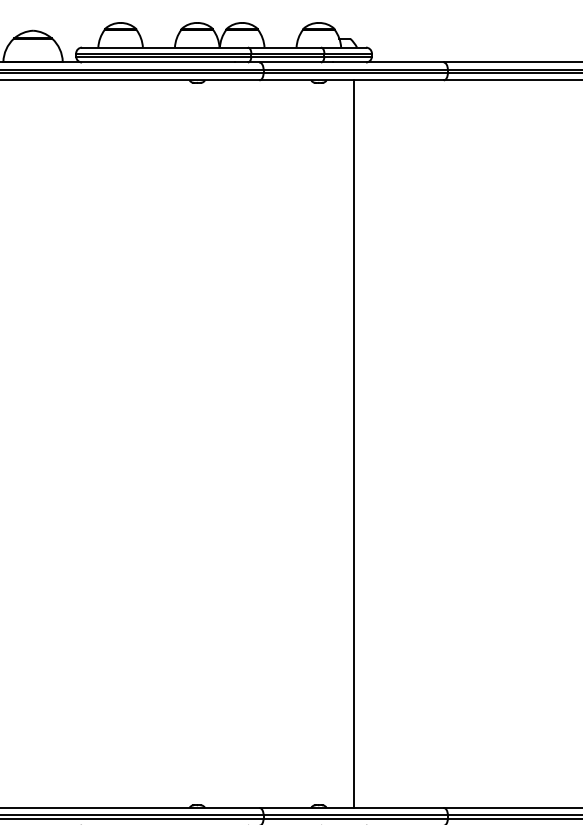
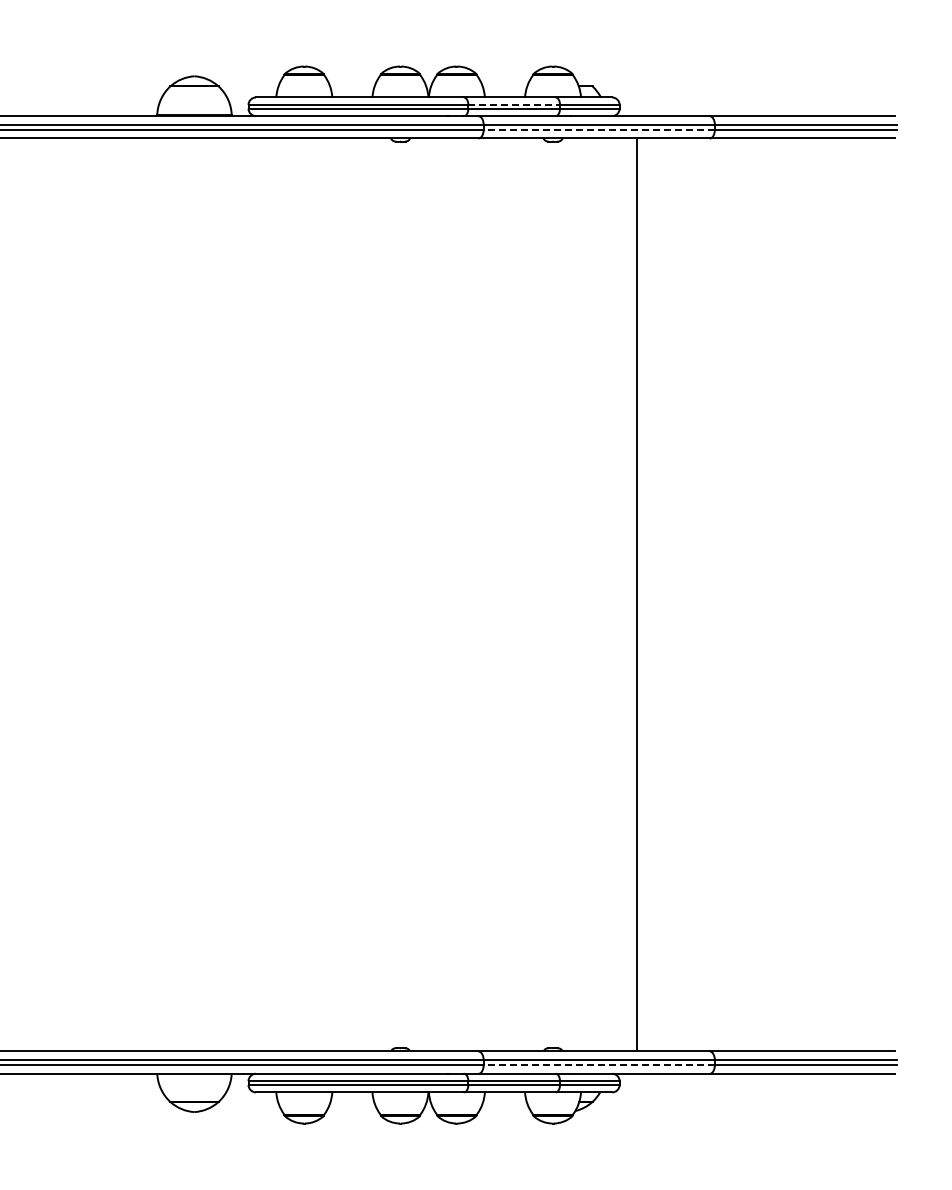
line: (288, 53) -> (514, 104), solid -> dashed
line: (355, 73) -> (599, 129), solid -> dashed
line: (354, 443) -> (636, 594), moved
line: (355, 819) -> (599, 1065), solid -> dashed

